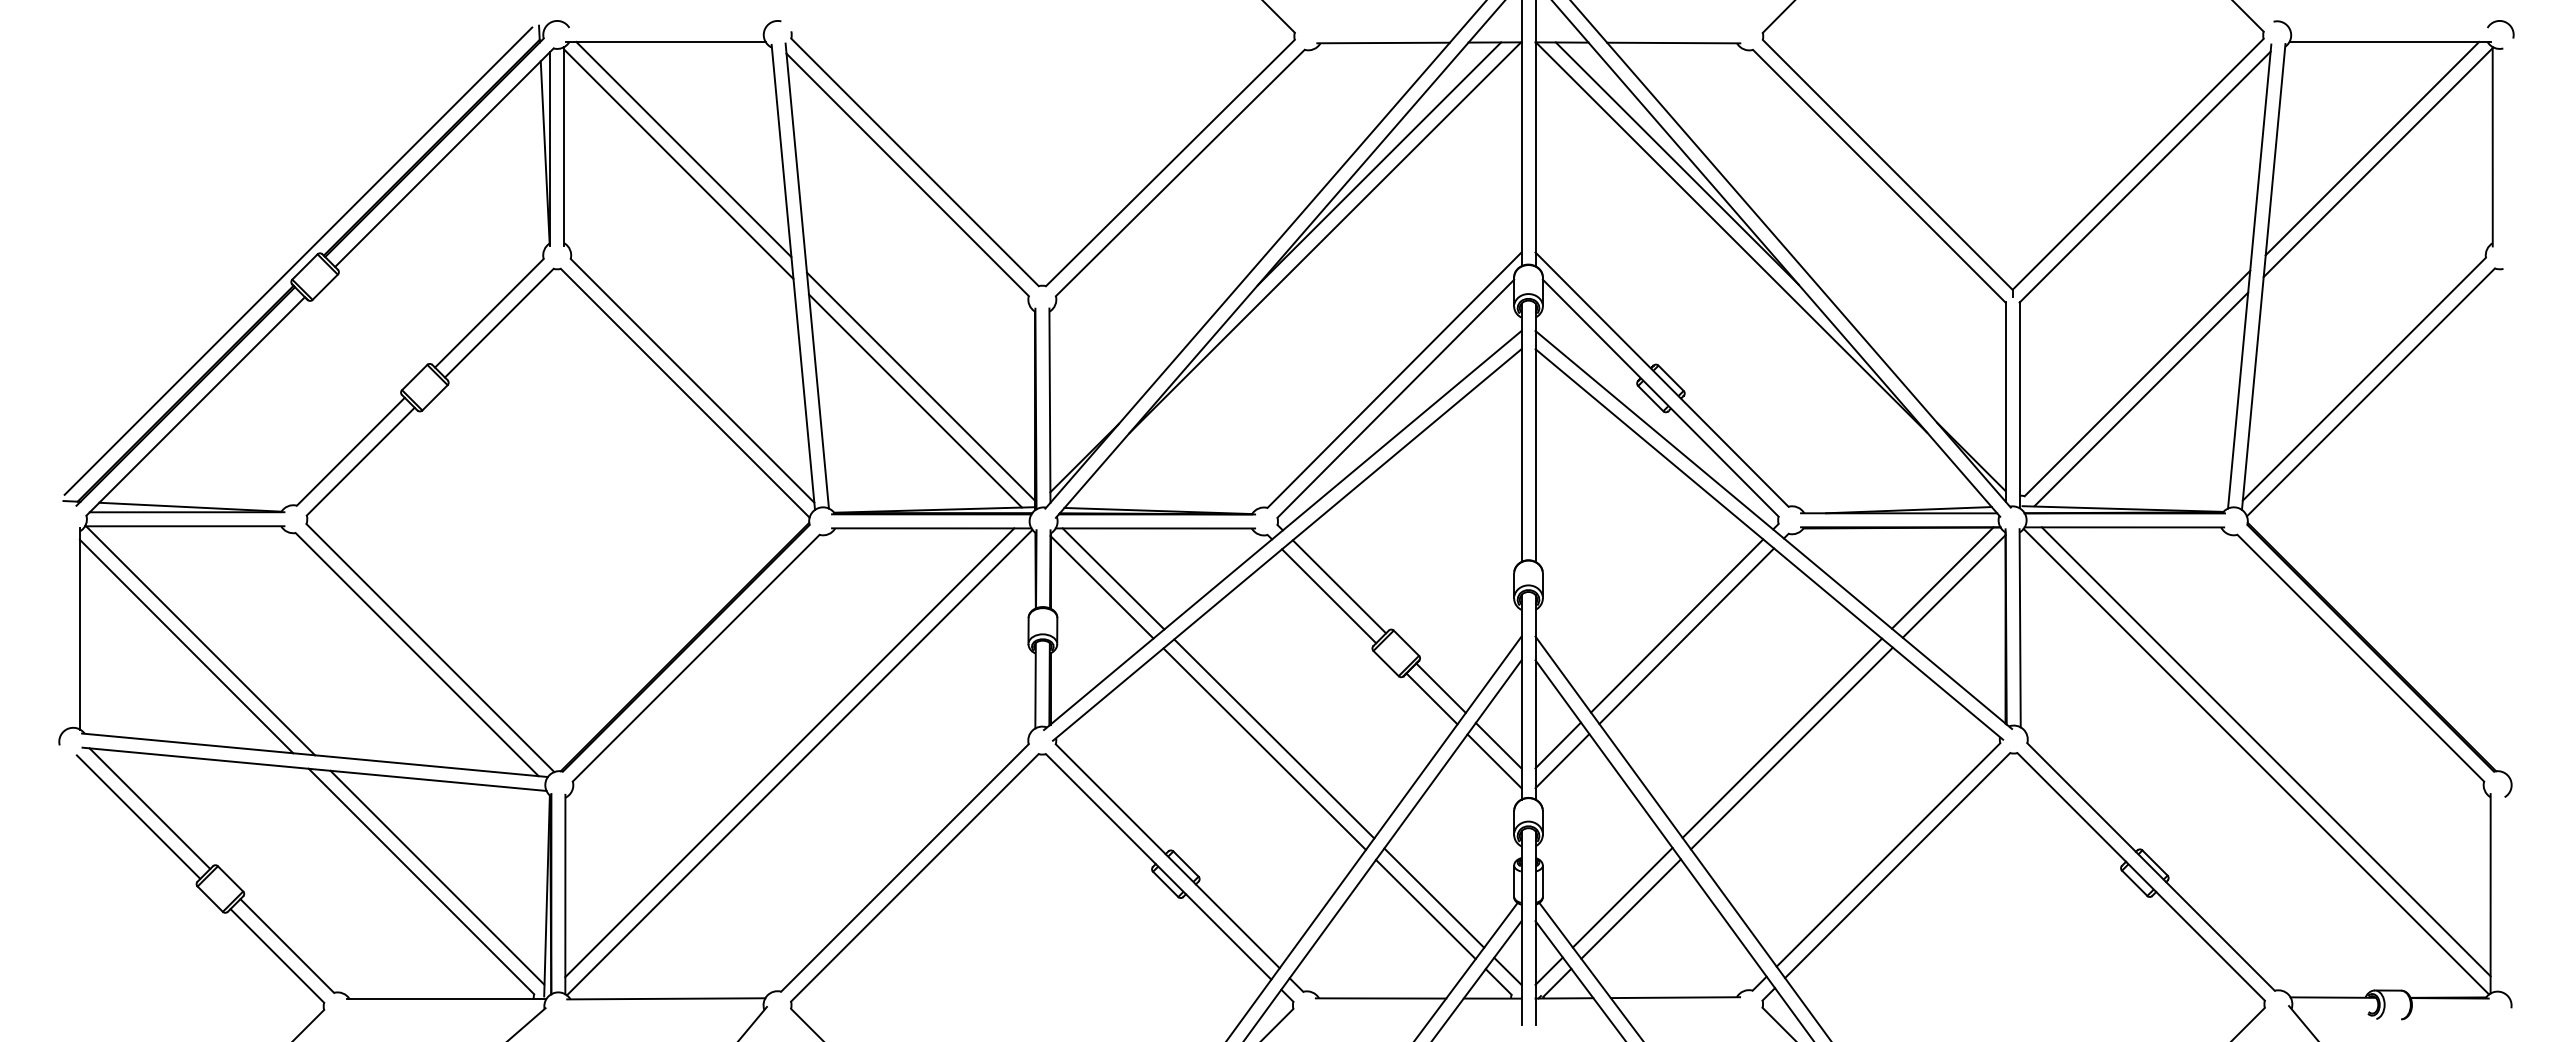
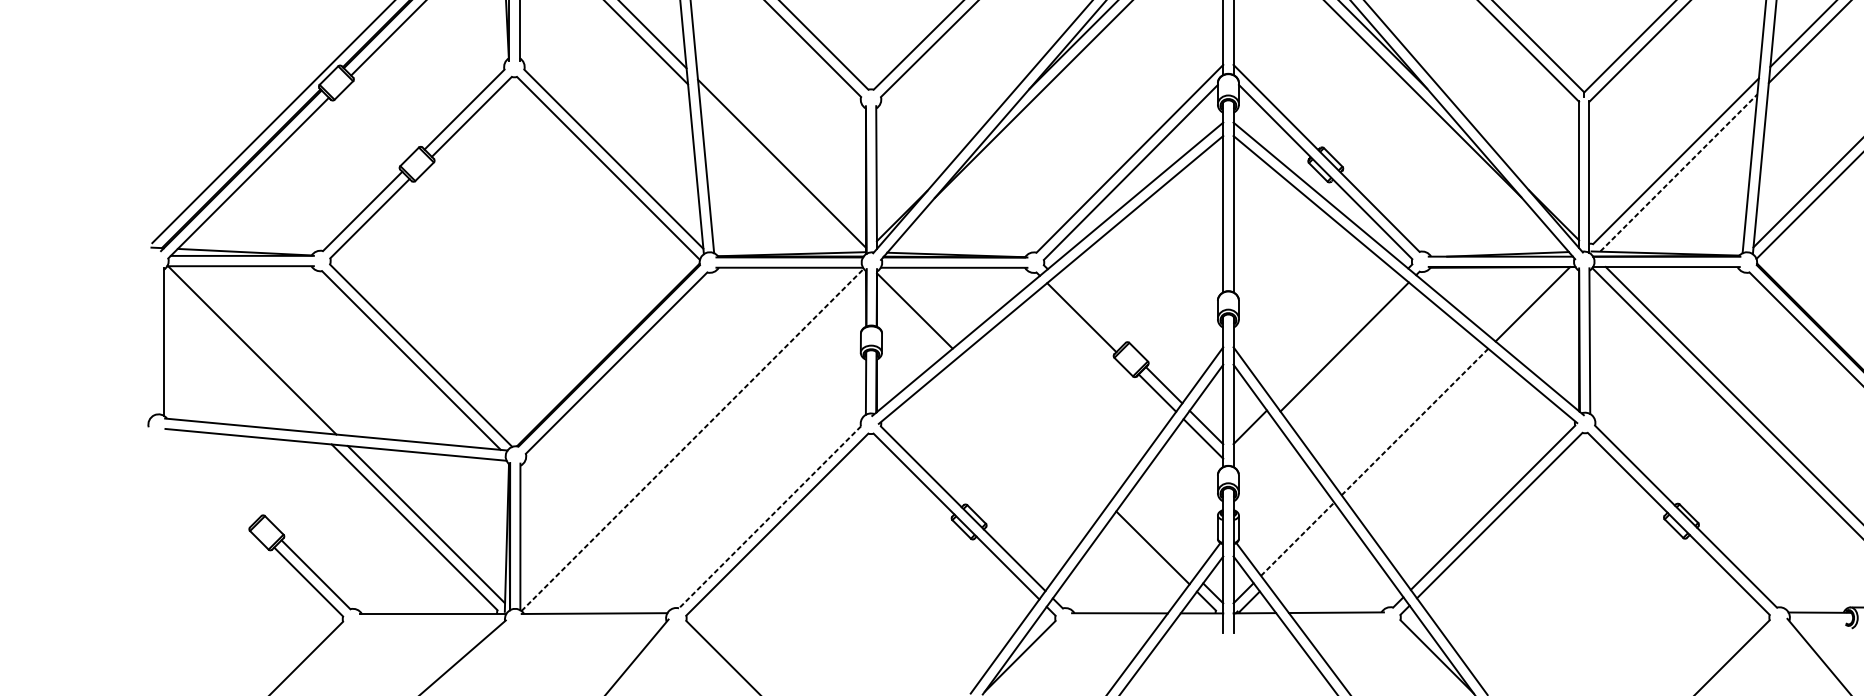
line: (2141, 399) -> (1679, 173), solid -> dashed
line: (915, 400) -> (777, 173), removed
line: (1113, 578) -> (923, 304), removed
line: (1339, 586) -> (1089, 310), removed
line: (1953, 586) -> (1540, 310), removed
line: (1677, 625) -> (1337, 339), removed
line: (186, 646) -> (241, 354), removed
line: (1274, 738) -> (1041, 422), removed
line: (1782, 738) -> (1415, 422), solid -> dashed
line: (1264, 748) -> (1034, 429), removed
line: (1791, 748) -> (1421, 429), removed
line: (789, 752) -> (685, 432), removed
line: (1562, 761) -> (1253, 439), removed
line: (800, 762) -> (693, 439), solid -> dashed
line: (149, 808) -> (214, 473), removed
line: (138, 816) -> (206, 479), removed
line: (904, 868) -> (769, 517), solid -> dashed
line: (1434, 897) -> (1159, 539), removed
line: (1623, 897) -> (1298, 539), solid -> dashed
line: (1630, 908) -> (1303, 547), removed

